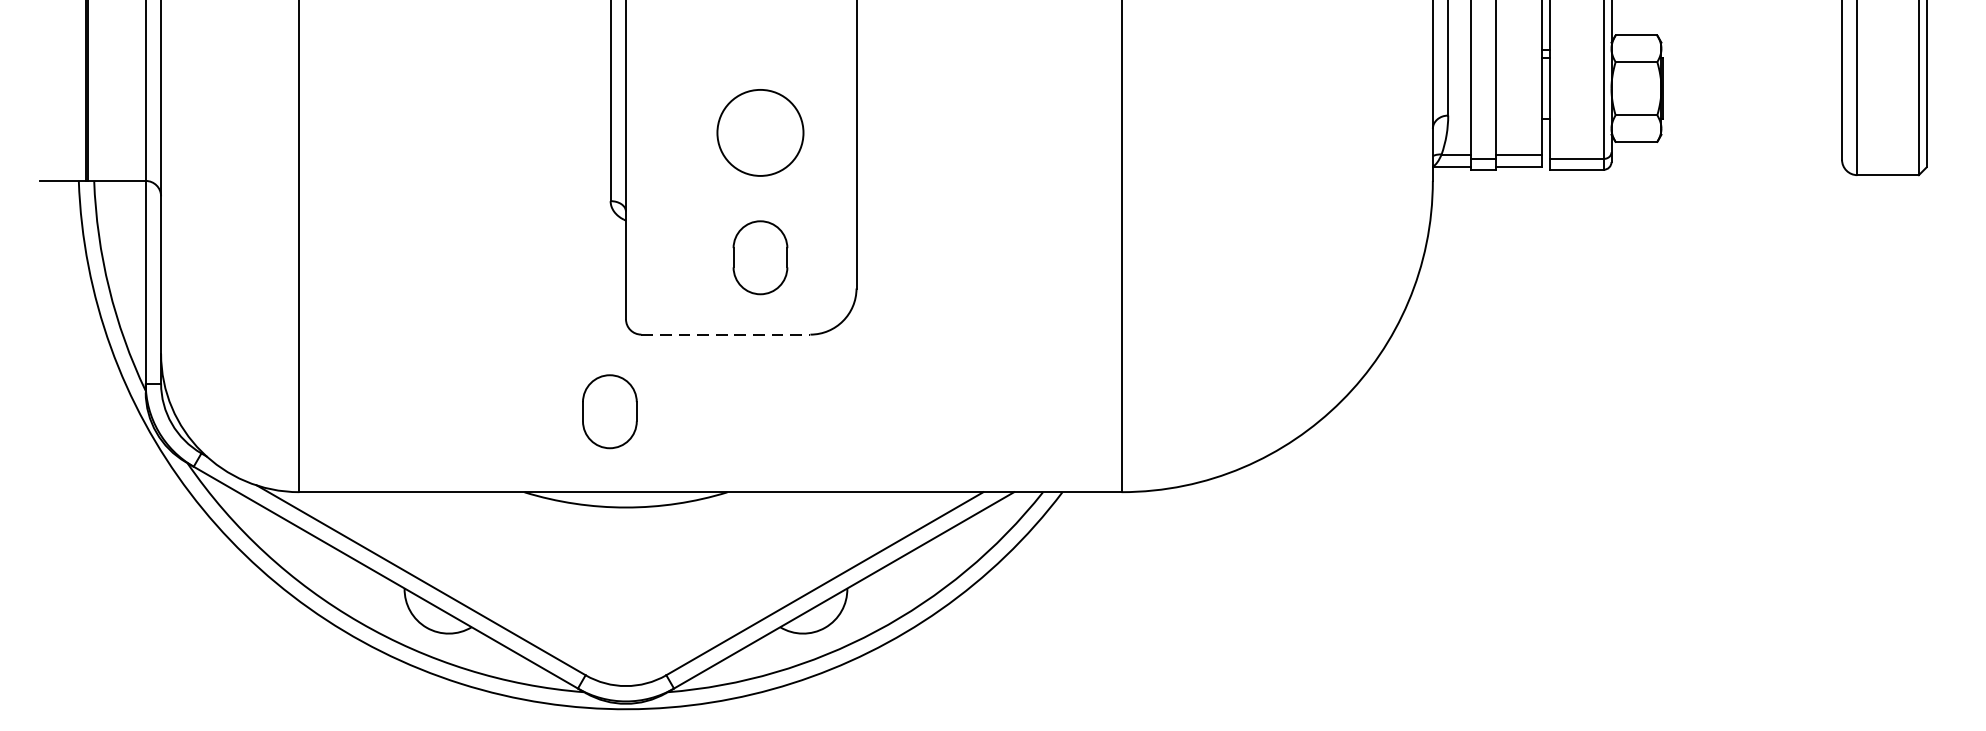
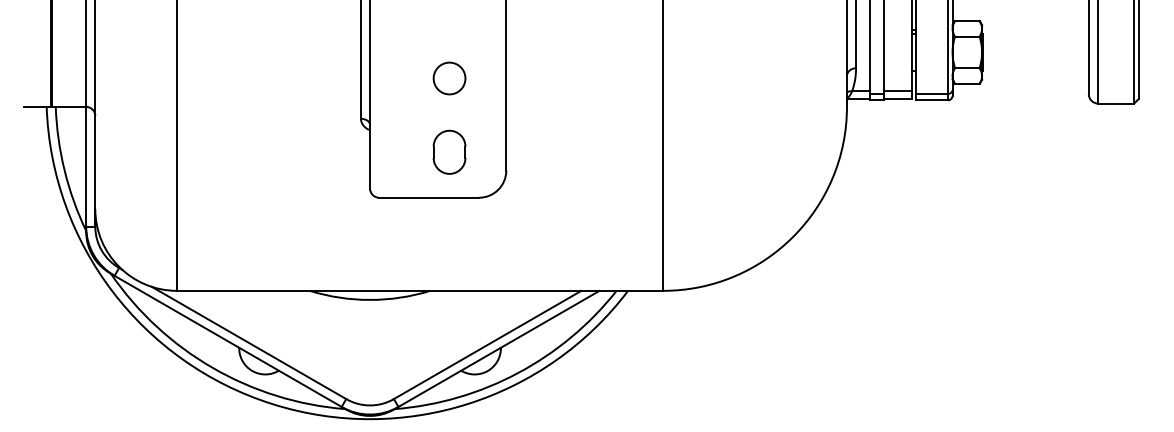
circle: (760, 132) -> (449, 78), size x0.62
line: (726, 334) -> (429, 197), dashed -> solid
part: (609, 410) -> (360, 242), removed

